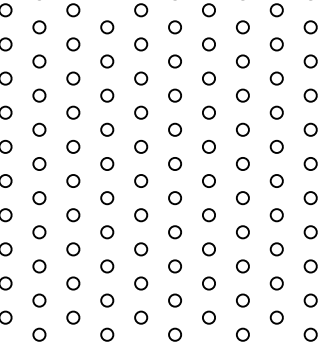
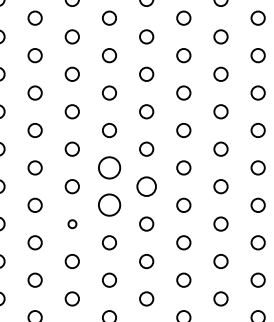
circle: (174, 163) -> (108, 167), size x1.6
circle: (208, 180) -> (146, 186), size x1.4
circle: (174, 198) -> (108, 205), size x1.6
circle: (141, 215) -> (72, 224), size x0.6

